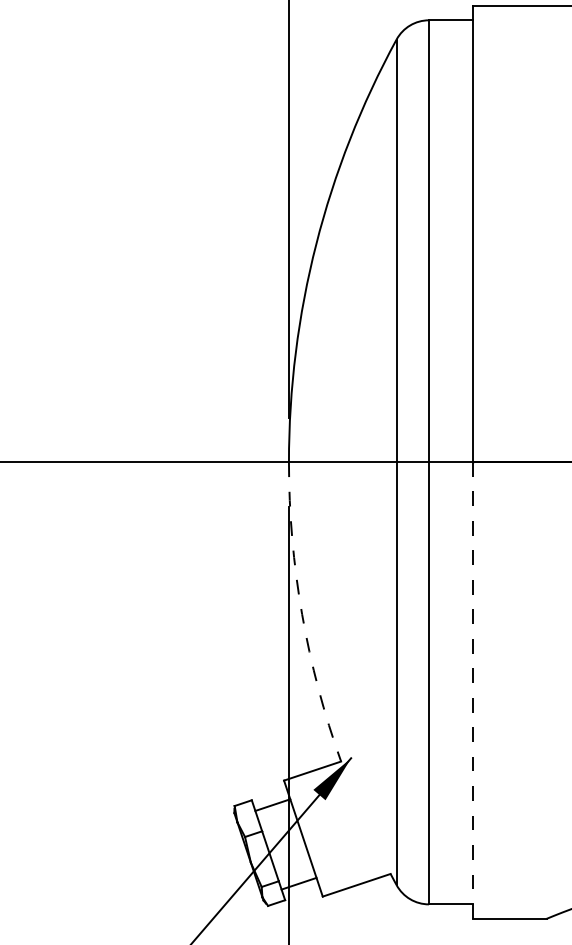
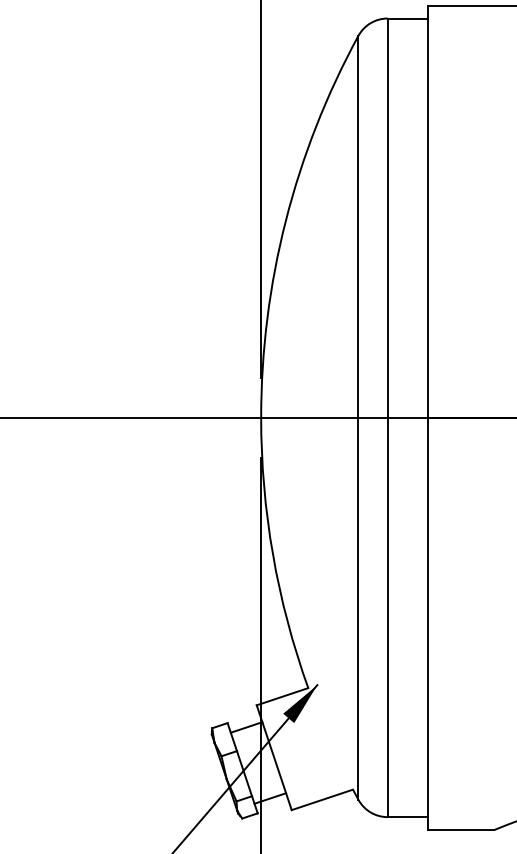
arc: (302, 614) -> (273, 555), dashed -> solid
line: (473, 690) -> (427, 623), dashed -> solid

